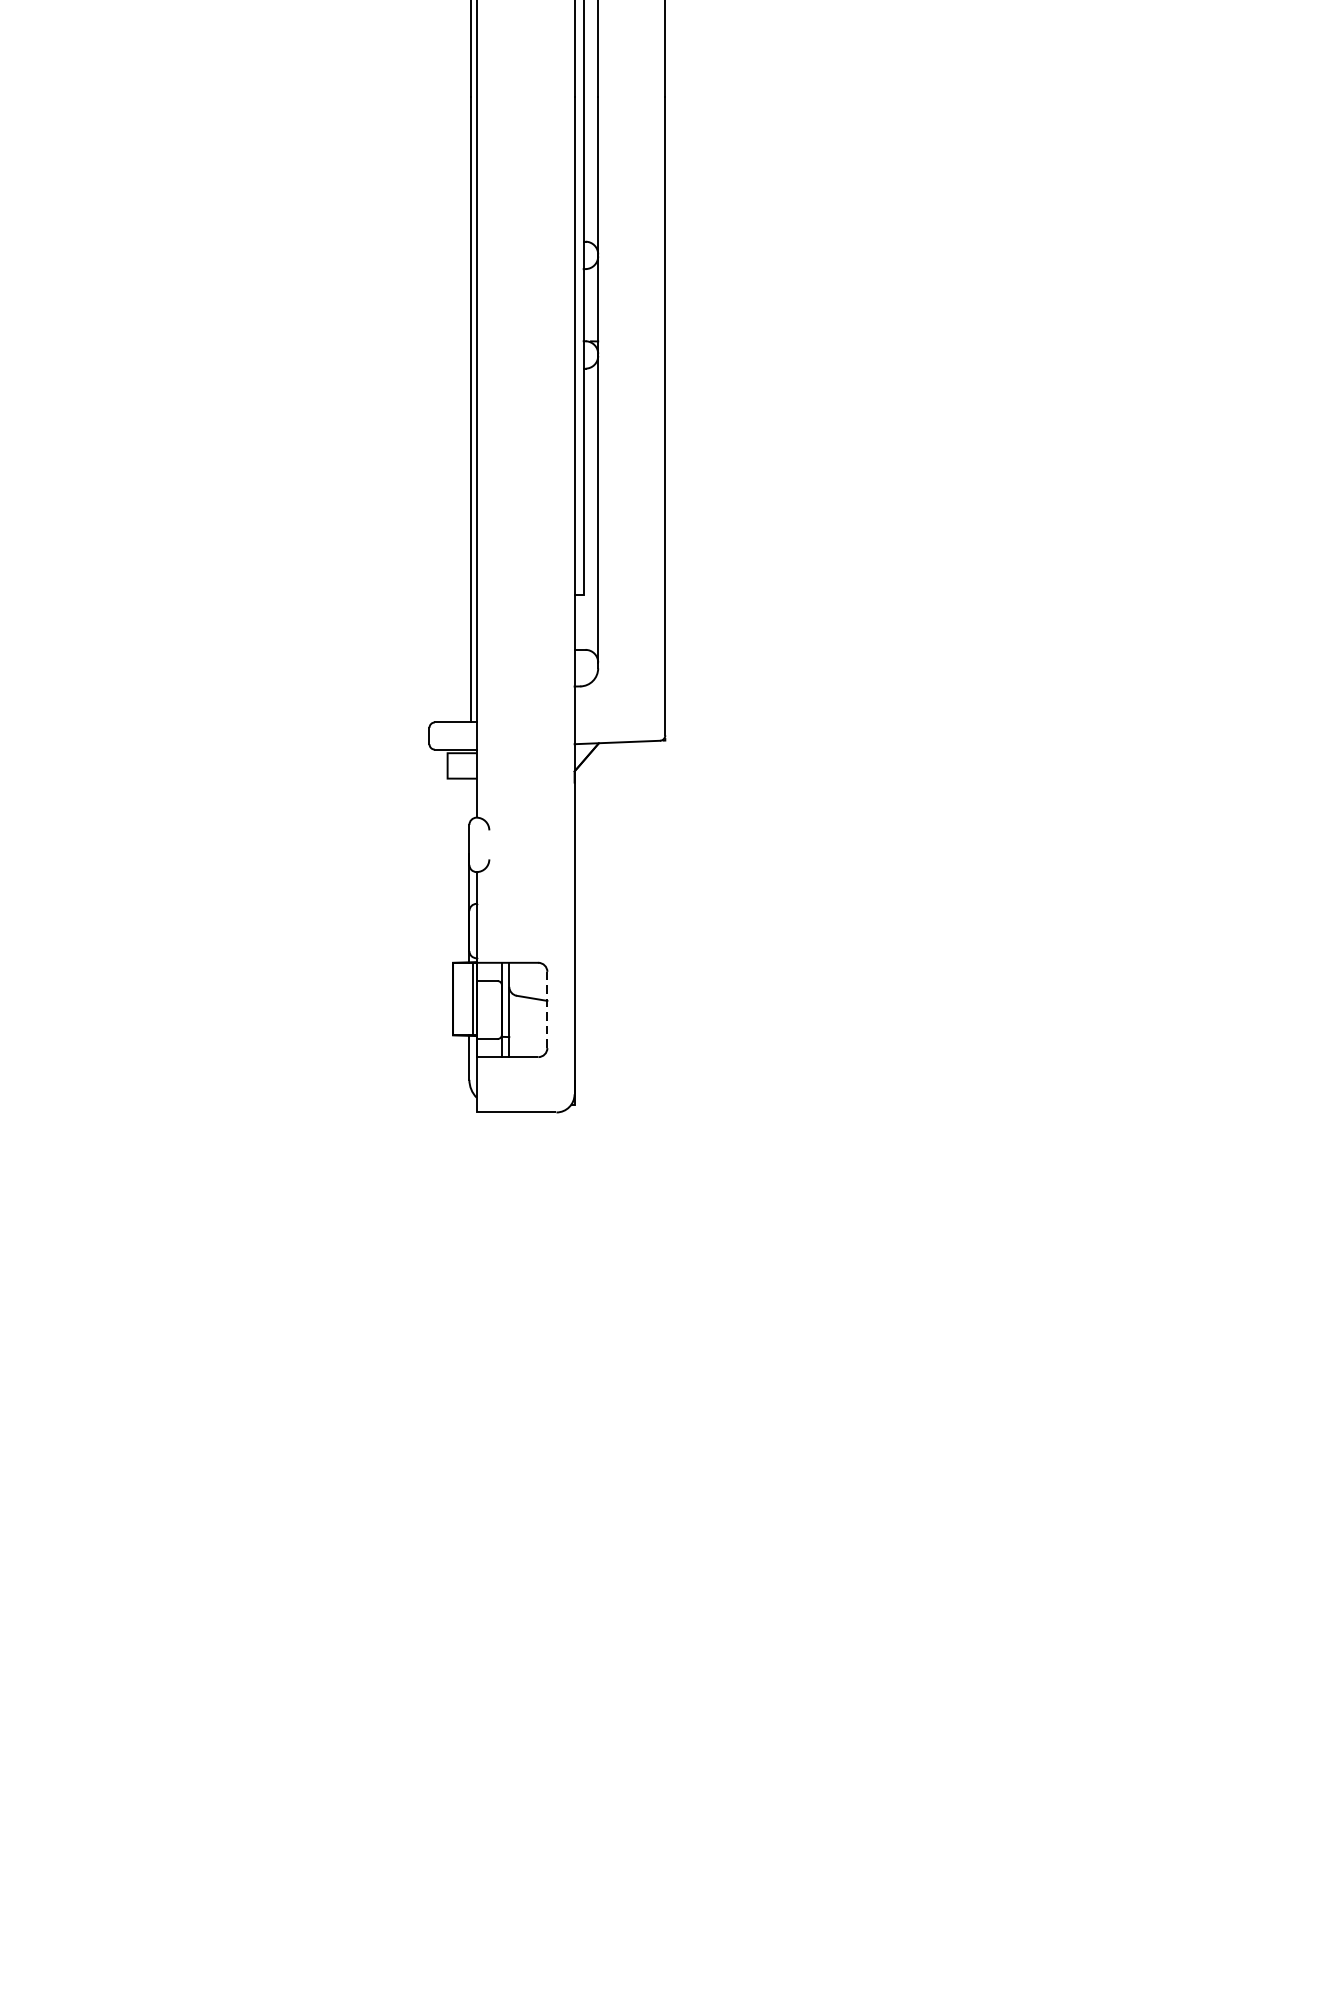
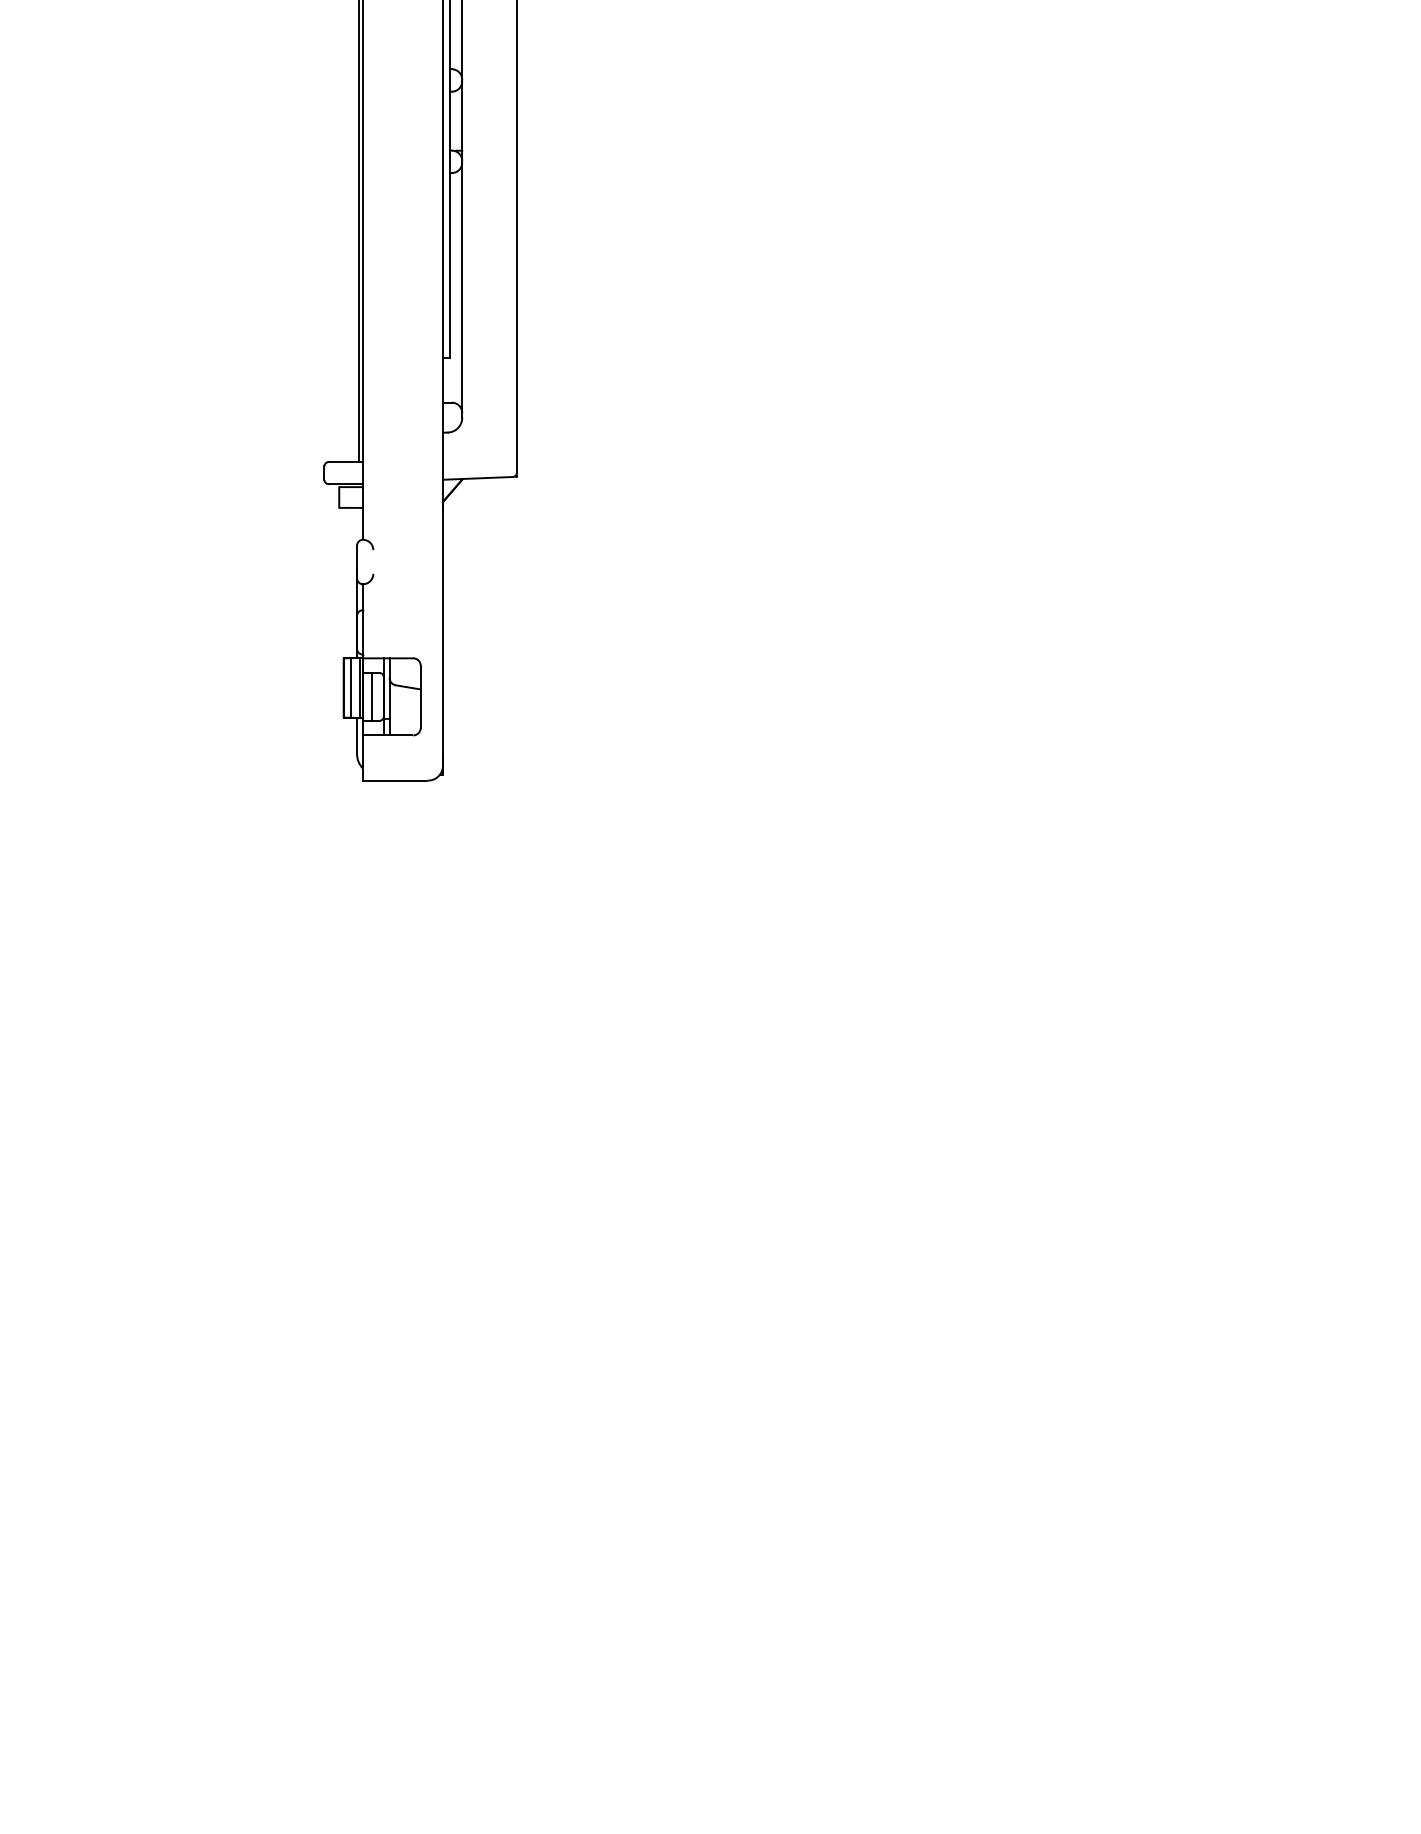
line: (462, 998) -> (351, 687), added
line: (487, 1009) -> (371, 696), added
line: (547, 1010) -> (420, 697), dashed -> solid

